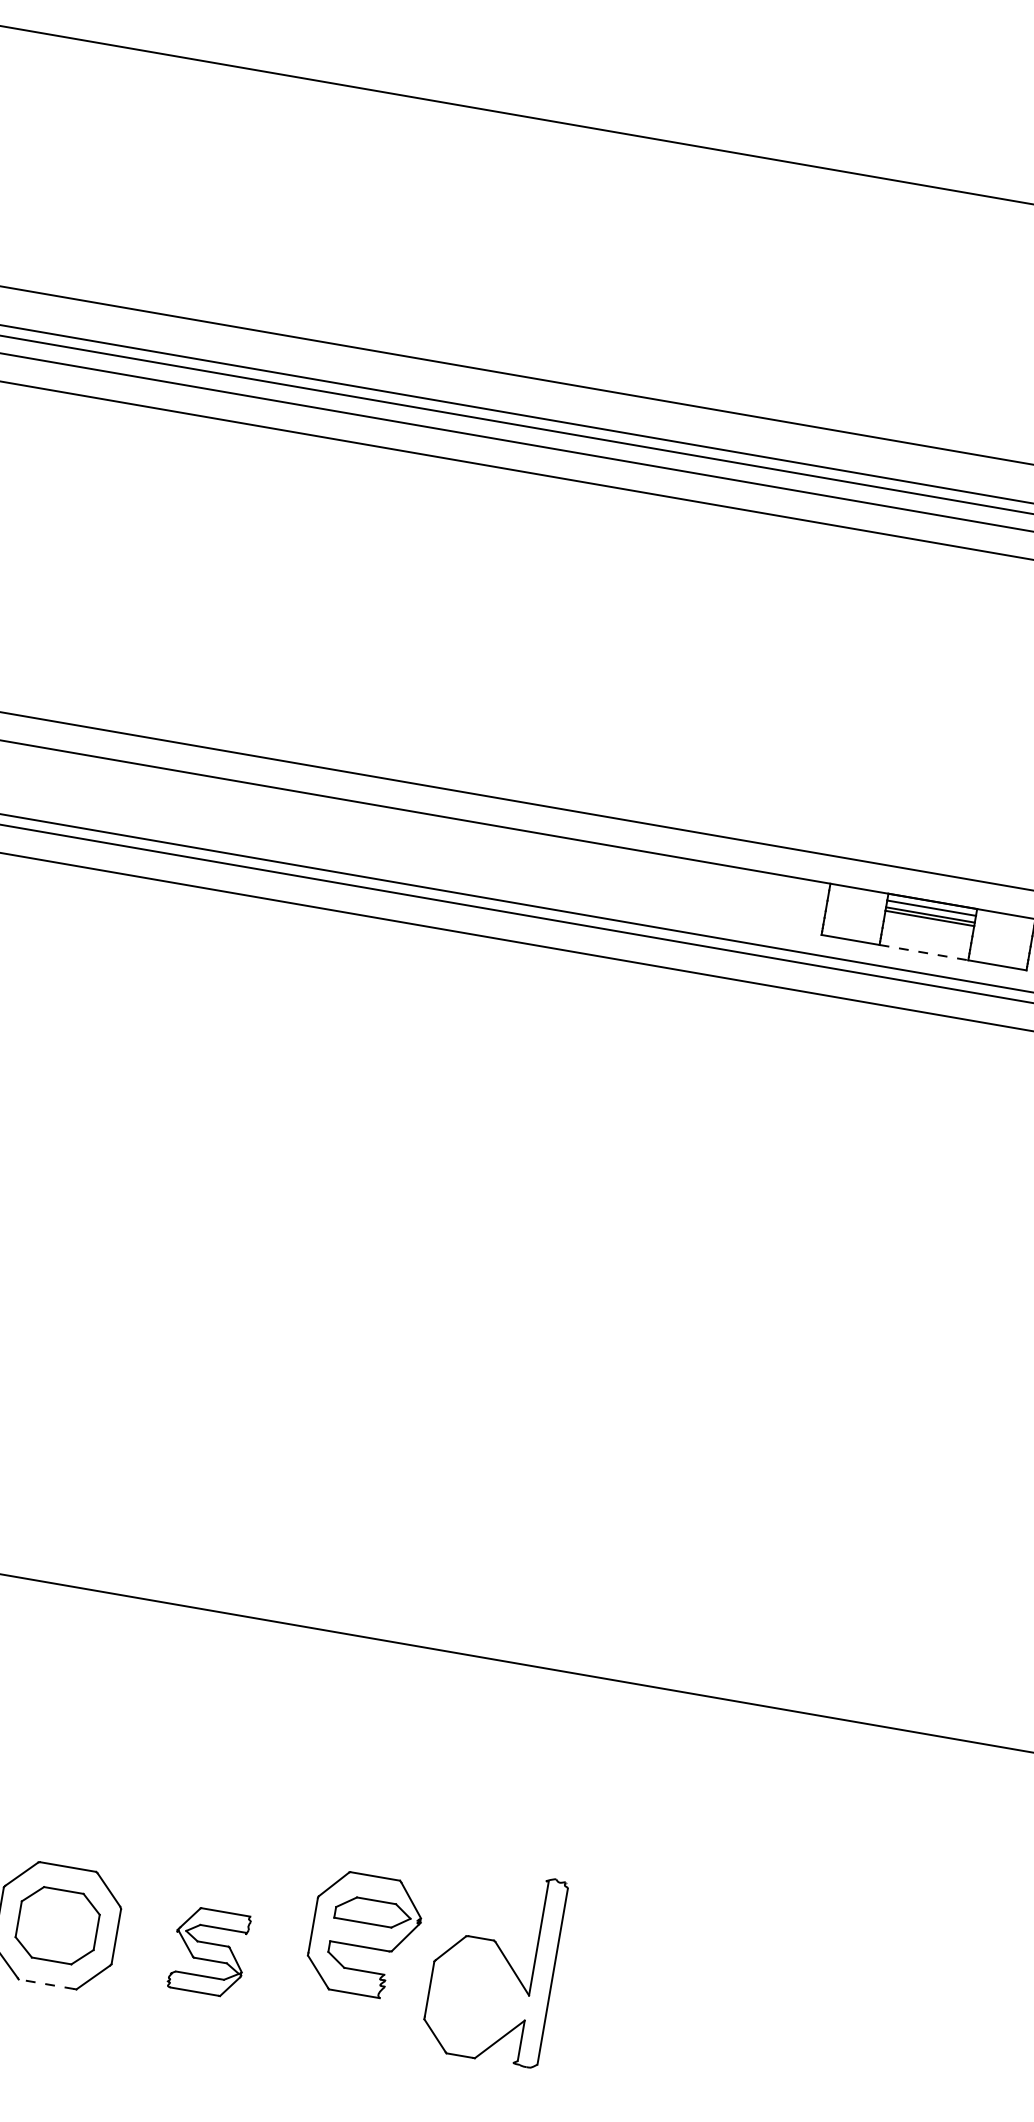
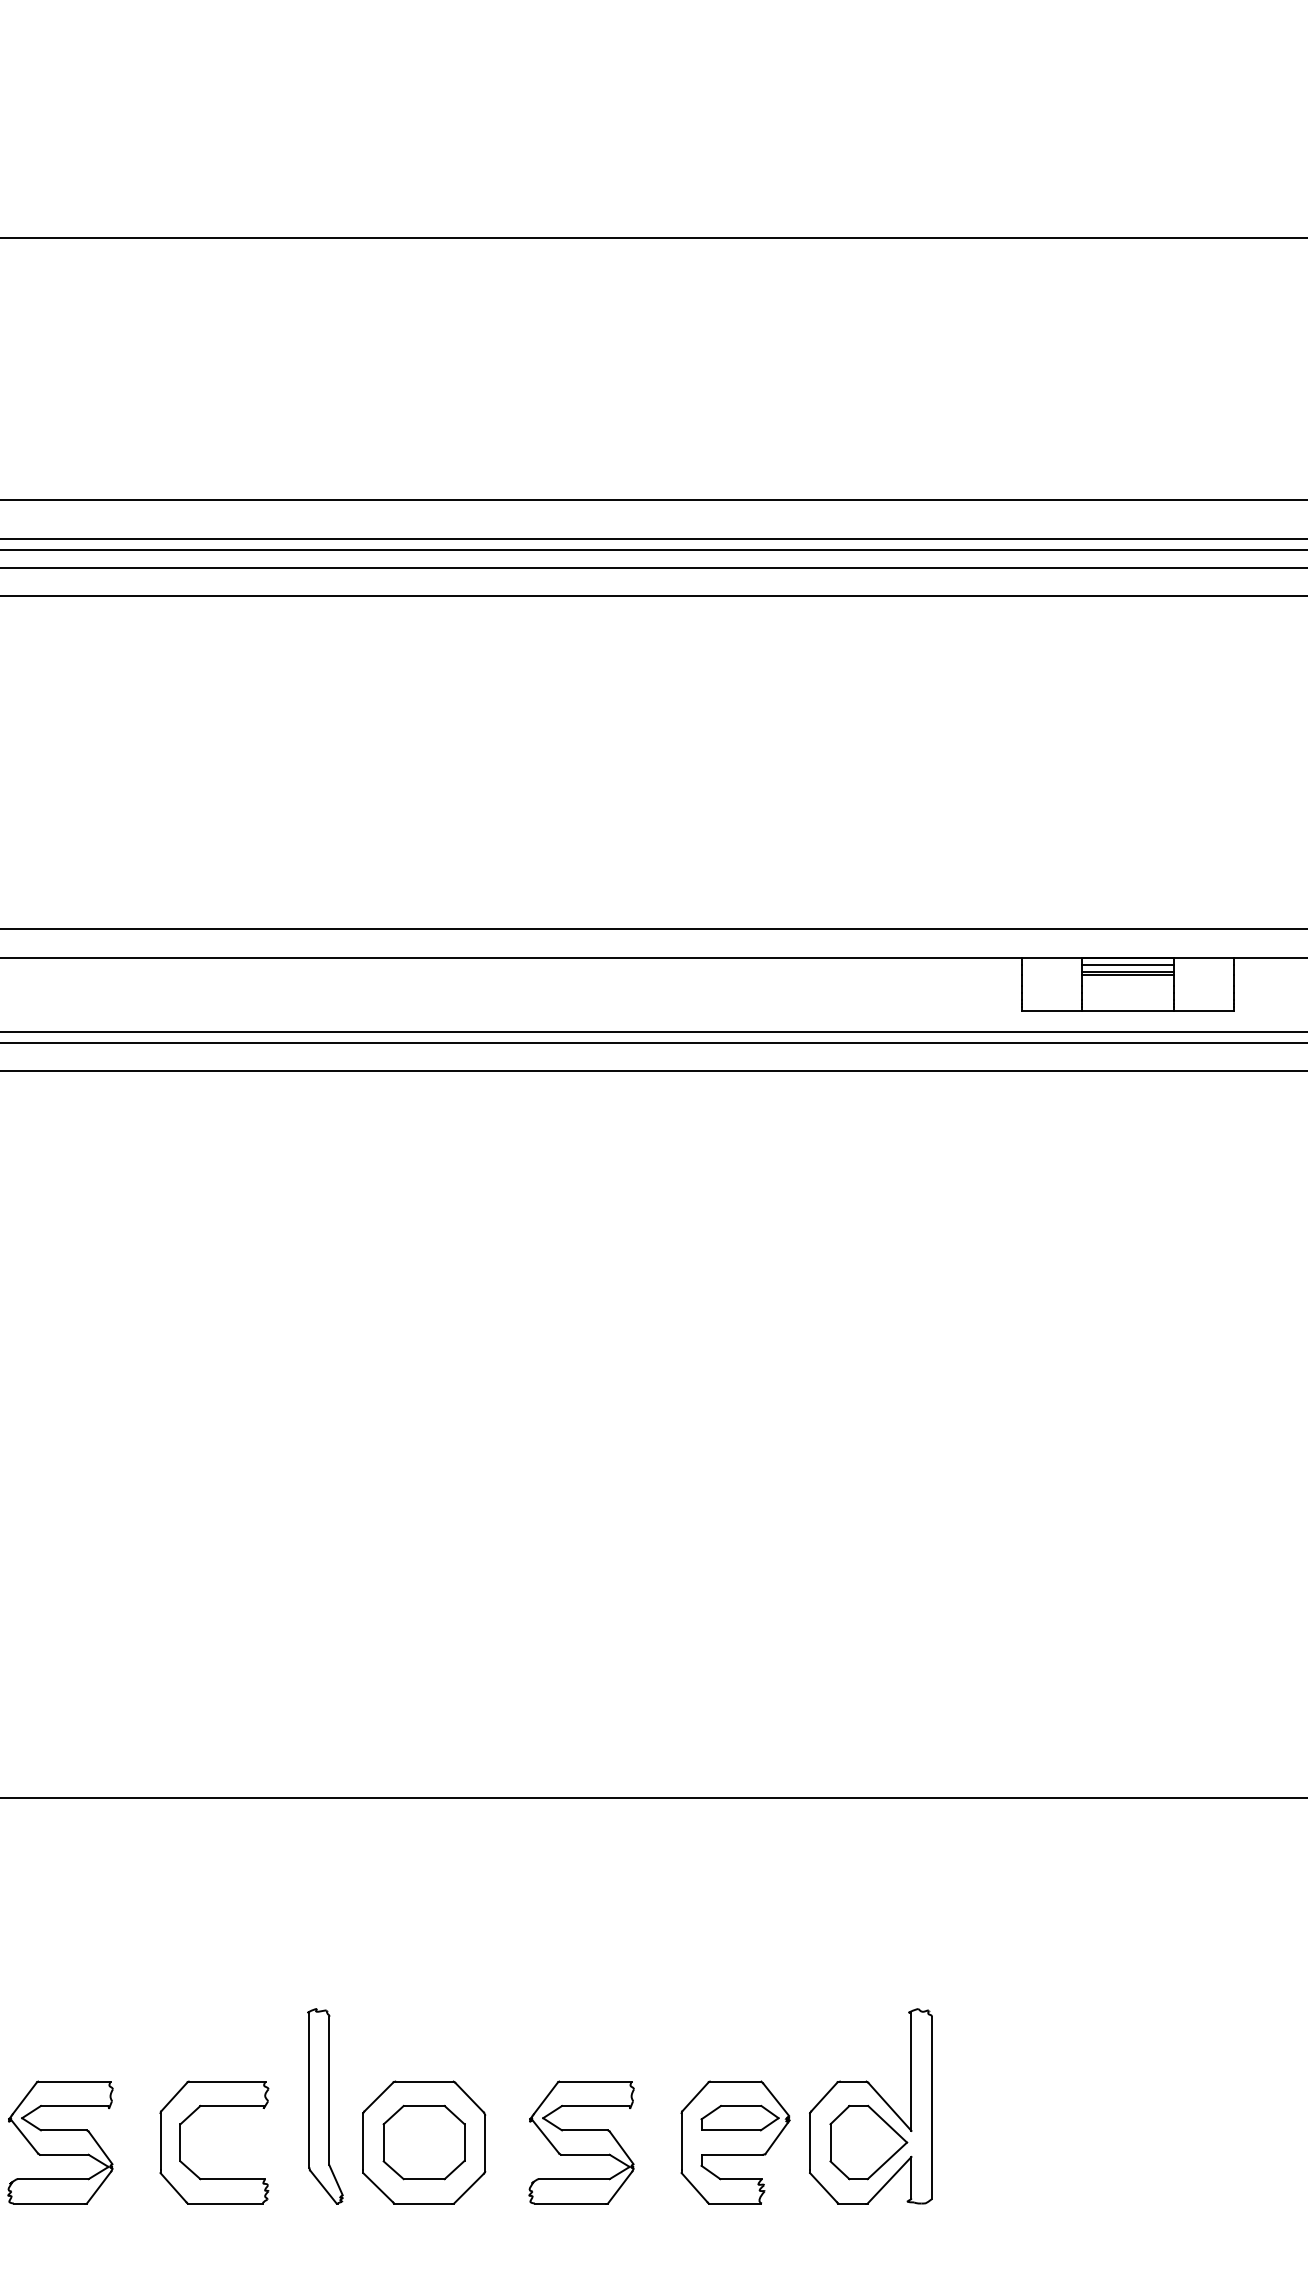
line: (924, 952) -> (1128, 1010), dashed -> solid
part: (364, 1935) -> (735, 2142), moved
part: (209, 1951) -> (581, 2142), size x1.43
line: (46, 1984) -> (423, 2203), dashed -> solid
part: (485, 1999) -> (868, 2142), added

